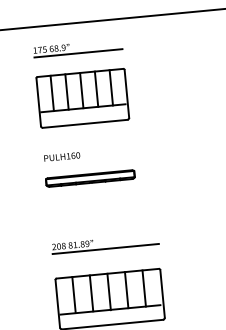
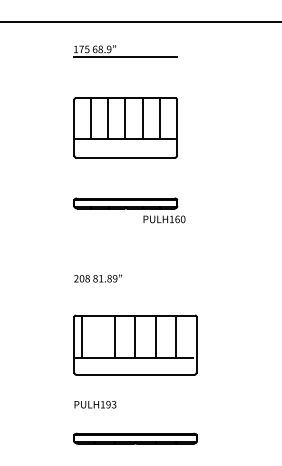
part: (82, 97) -> (125, 127), moved
text: (62, 156) -> (164, 219), moved
line: (105, 248) -> (135, 286), removed
line: (74, 295) -> (82, 336), moved

